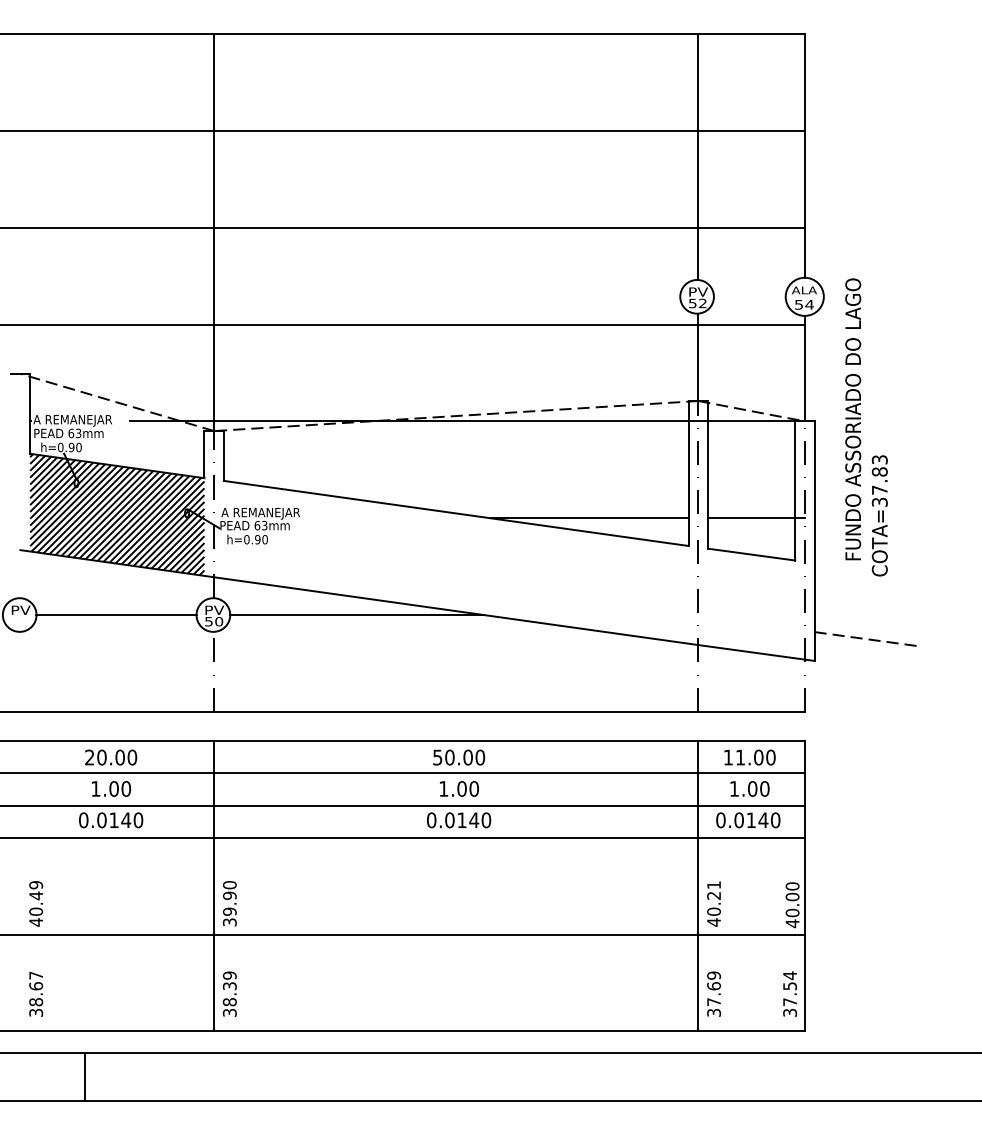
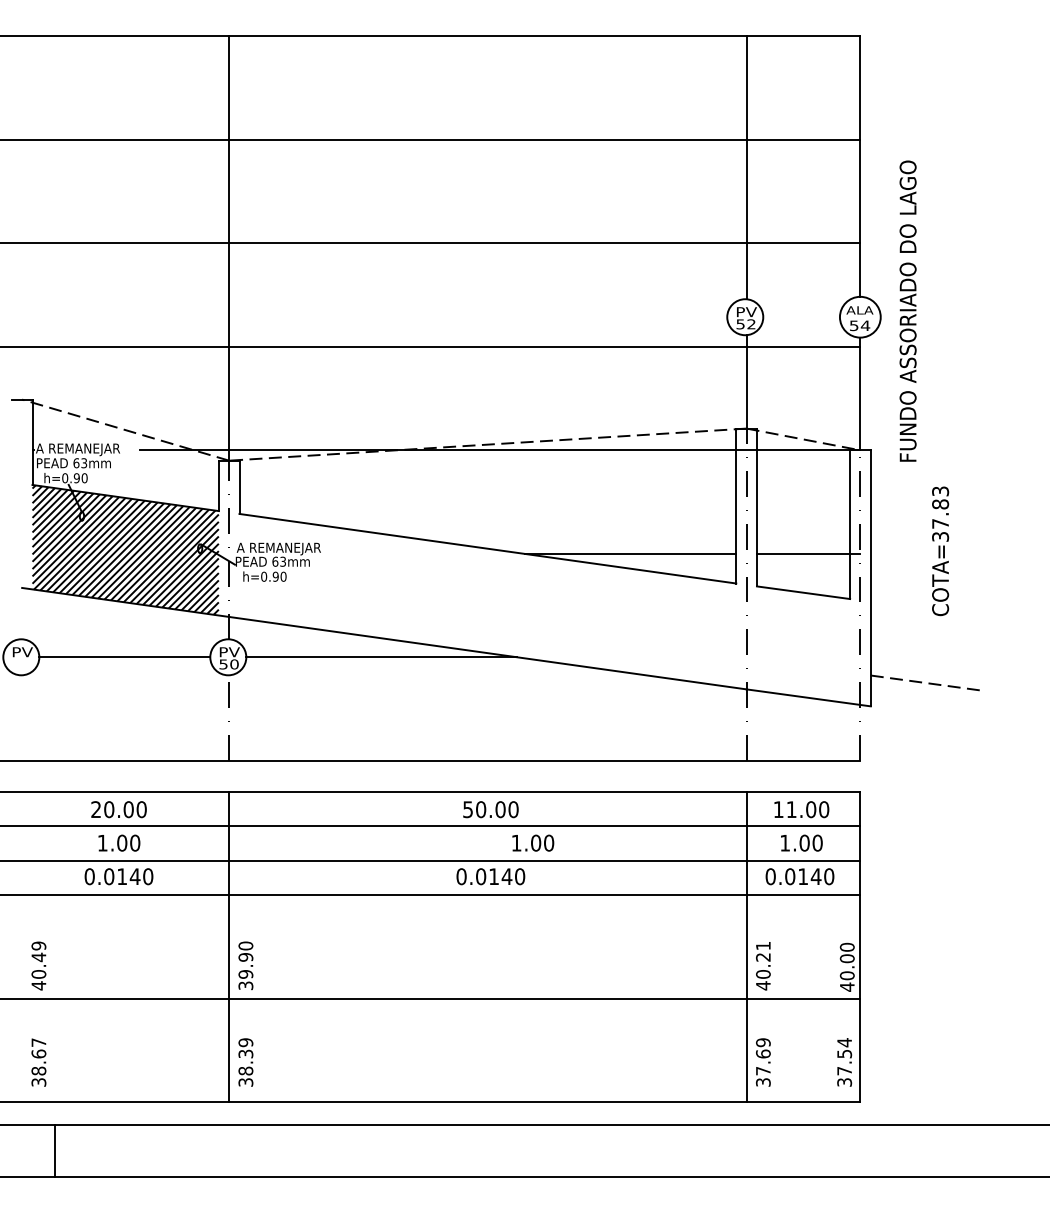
text: (852, 418) -> (907, 310), moved
text: (459, 788) -> (533, 842), moved
line: (85, 1076) -> (55, 1150), moved

